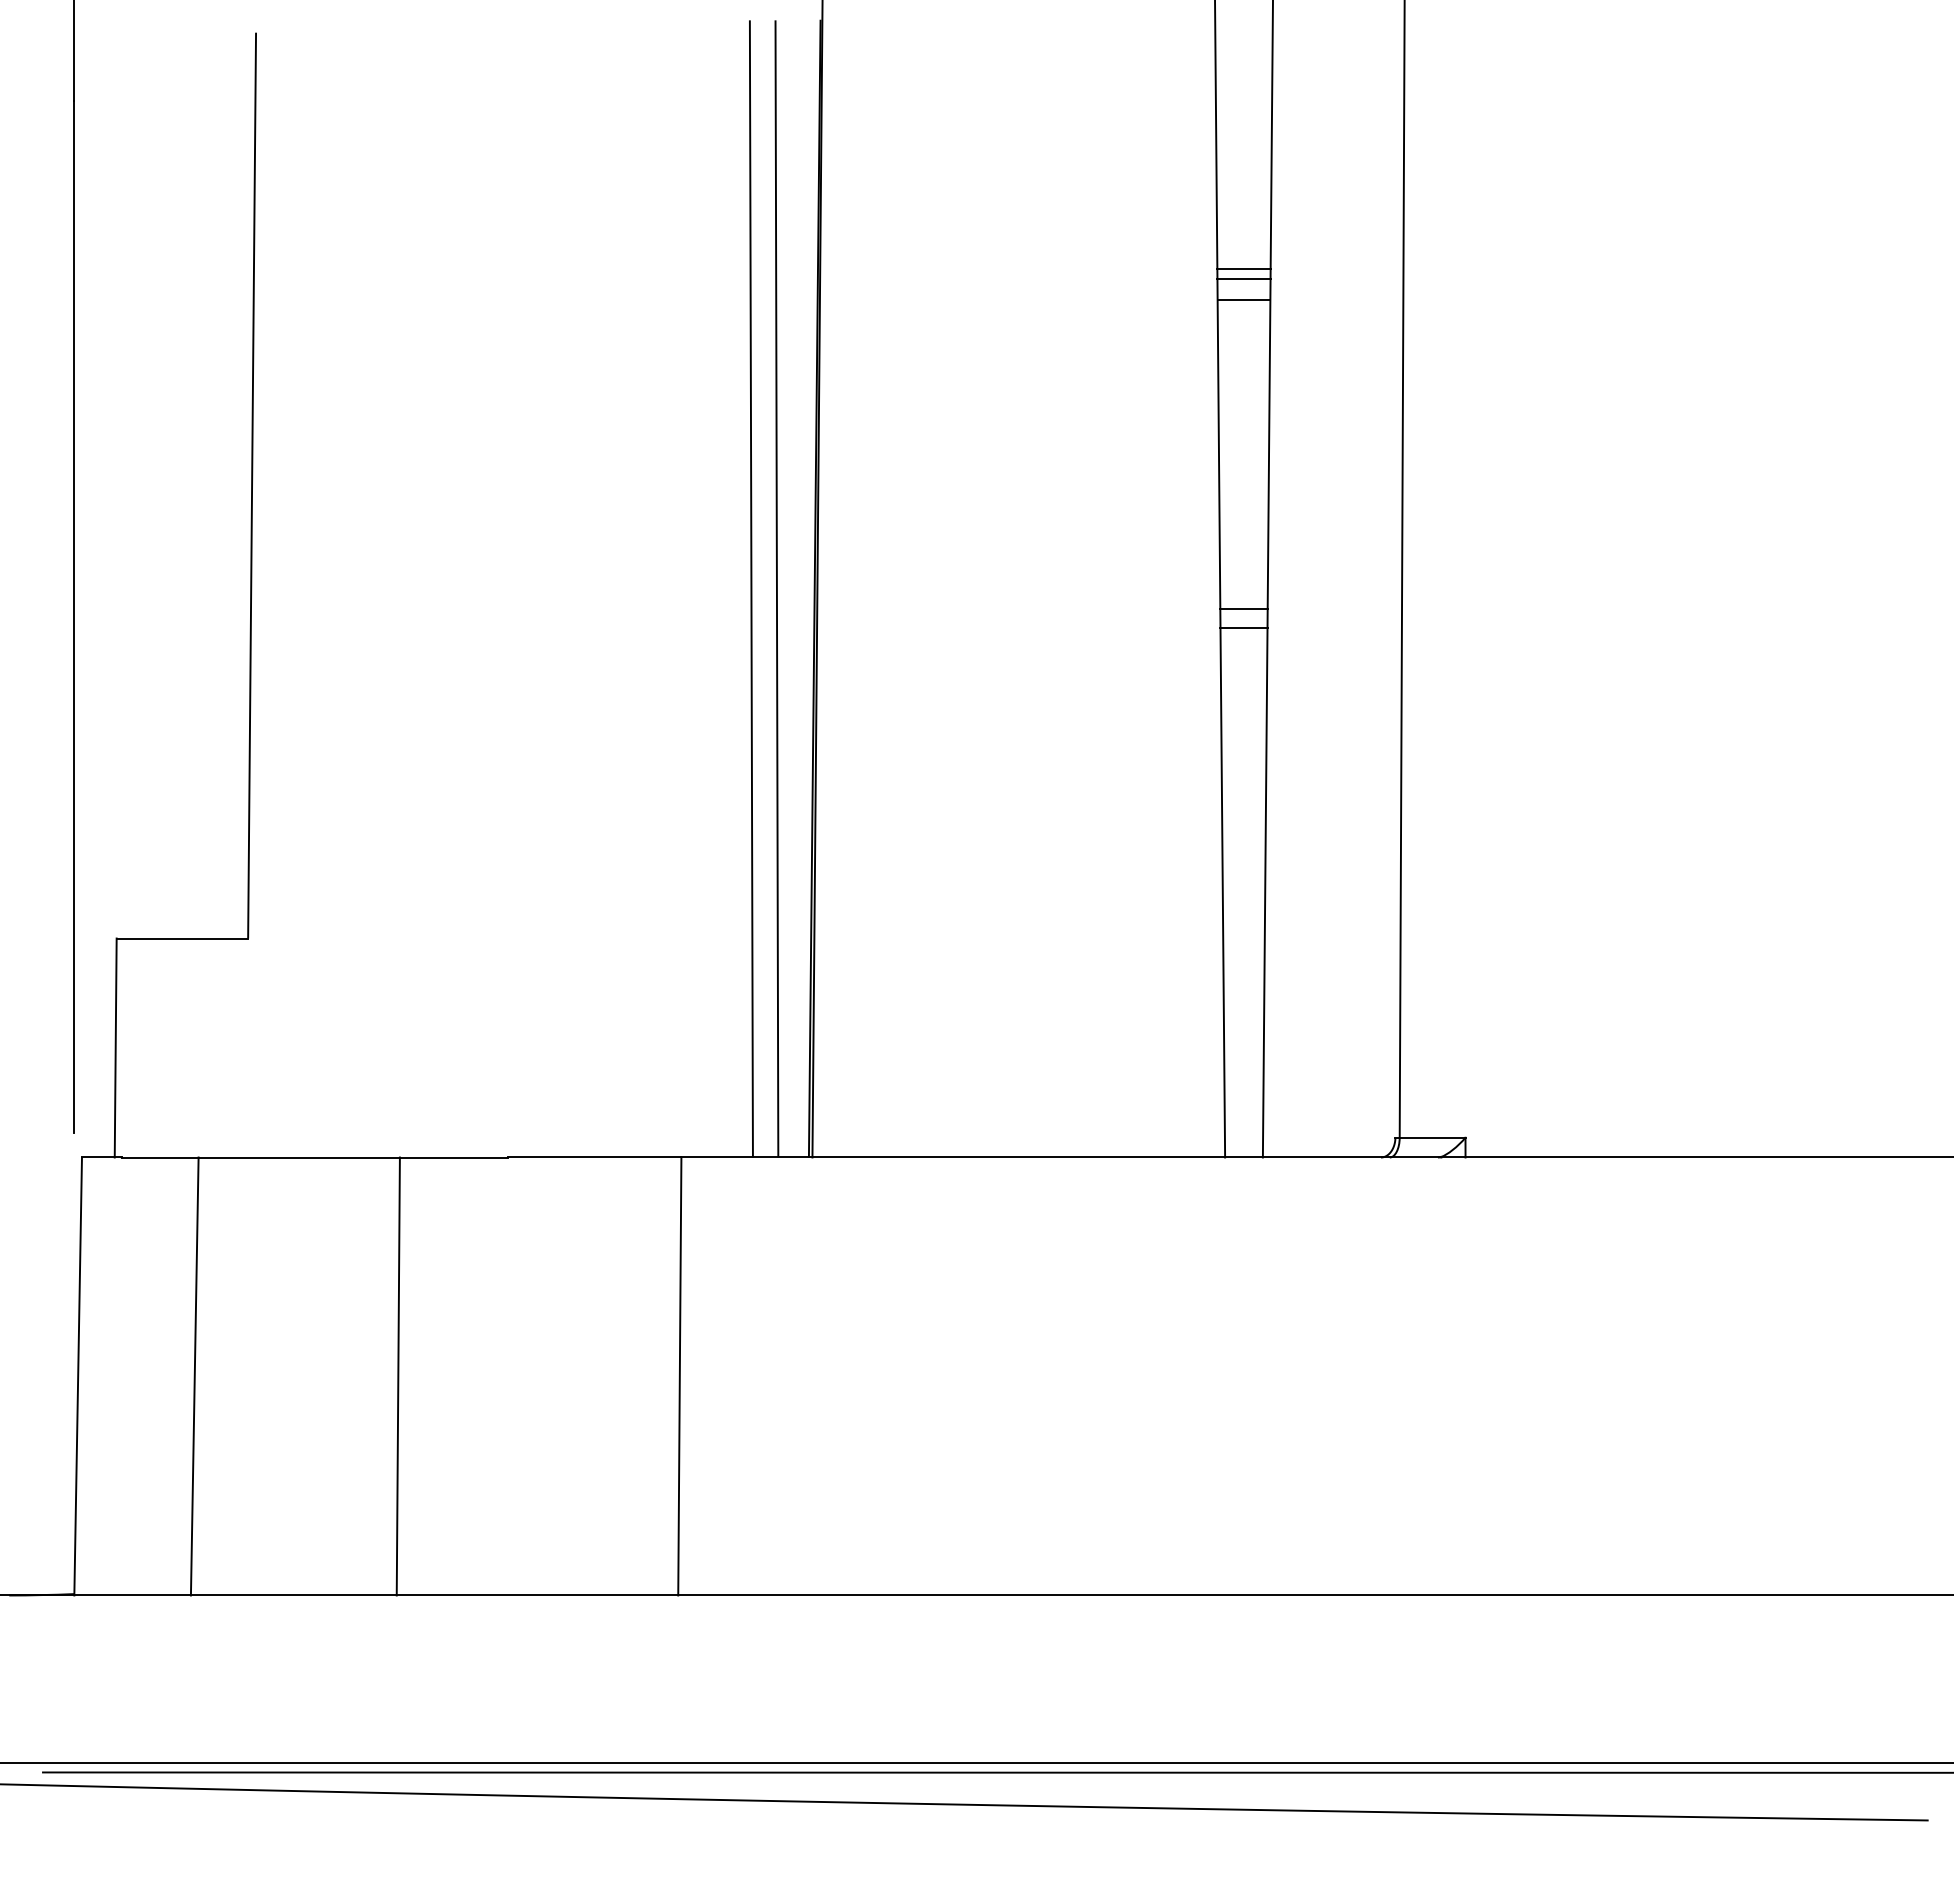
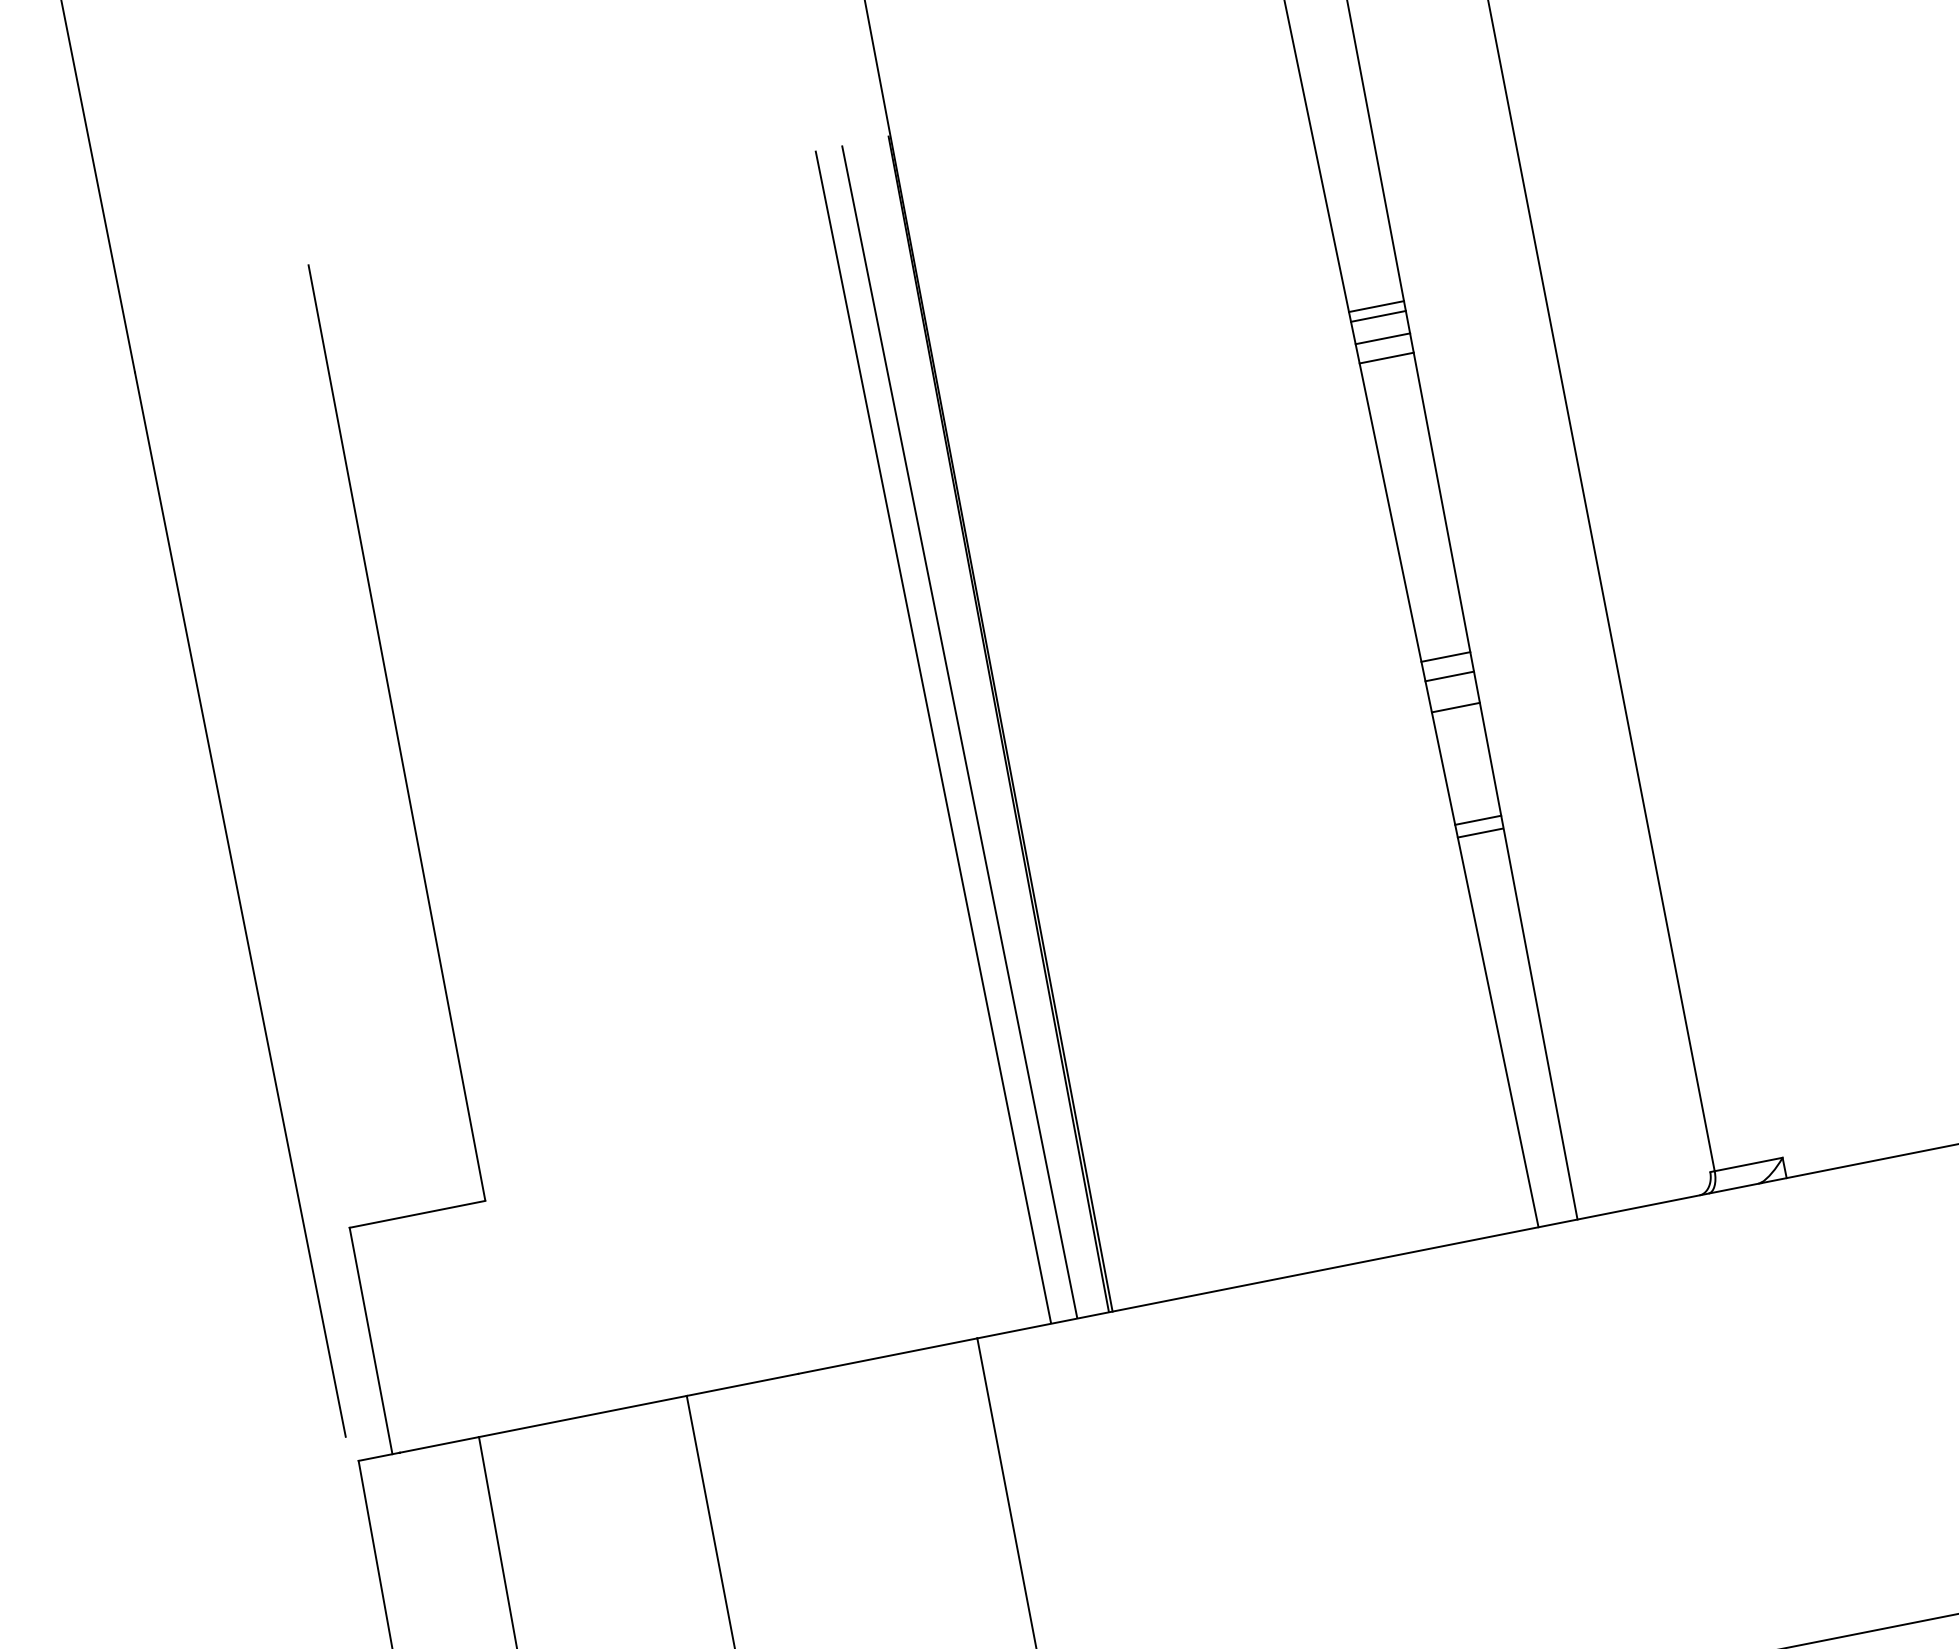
line: (1243, 319) -> (1386, 358), added
line: (1243, 657) -> (1455, 707), added
line: (1243, 766) -> (1477, 819), added
line: (1243, 779) -> (1480, 833), added

